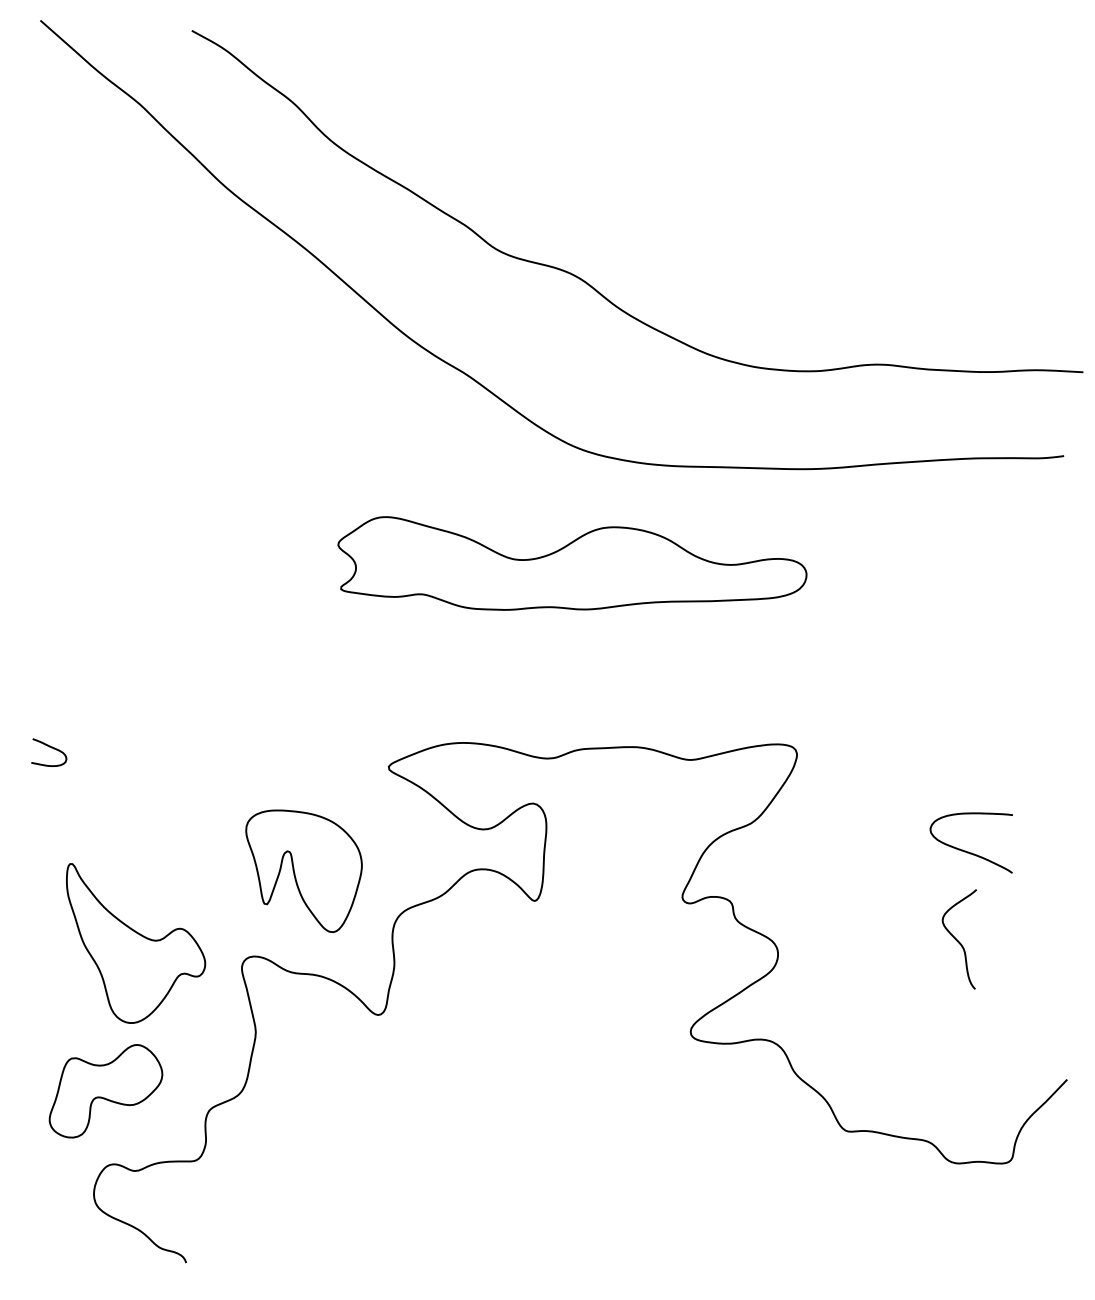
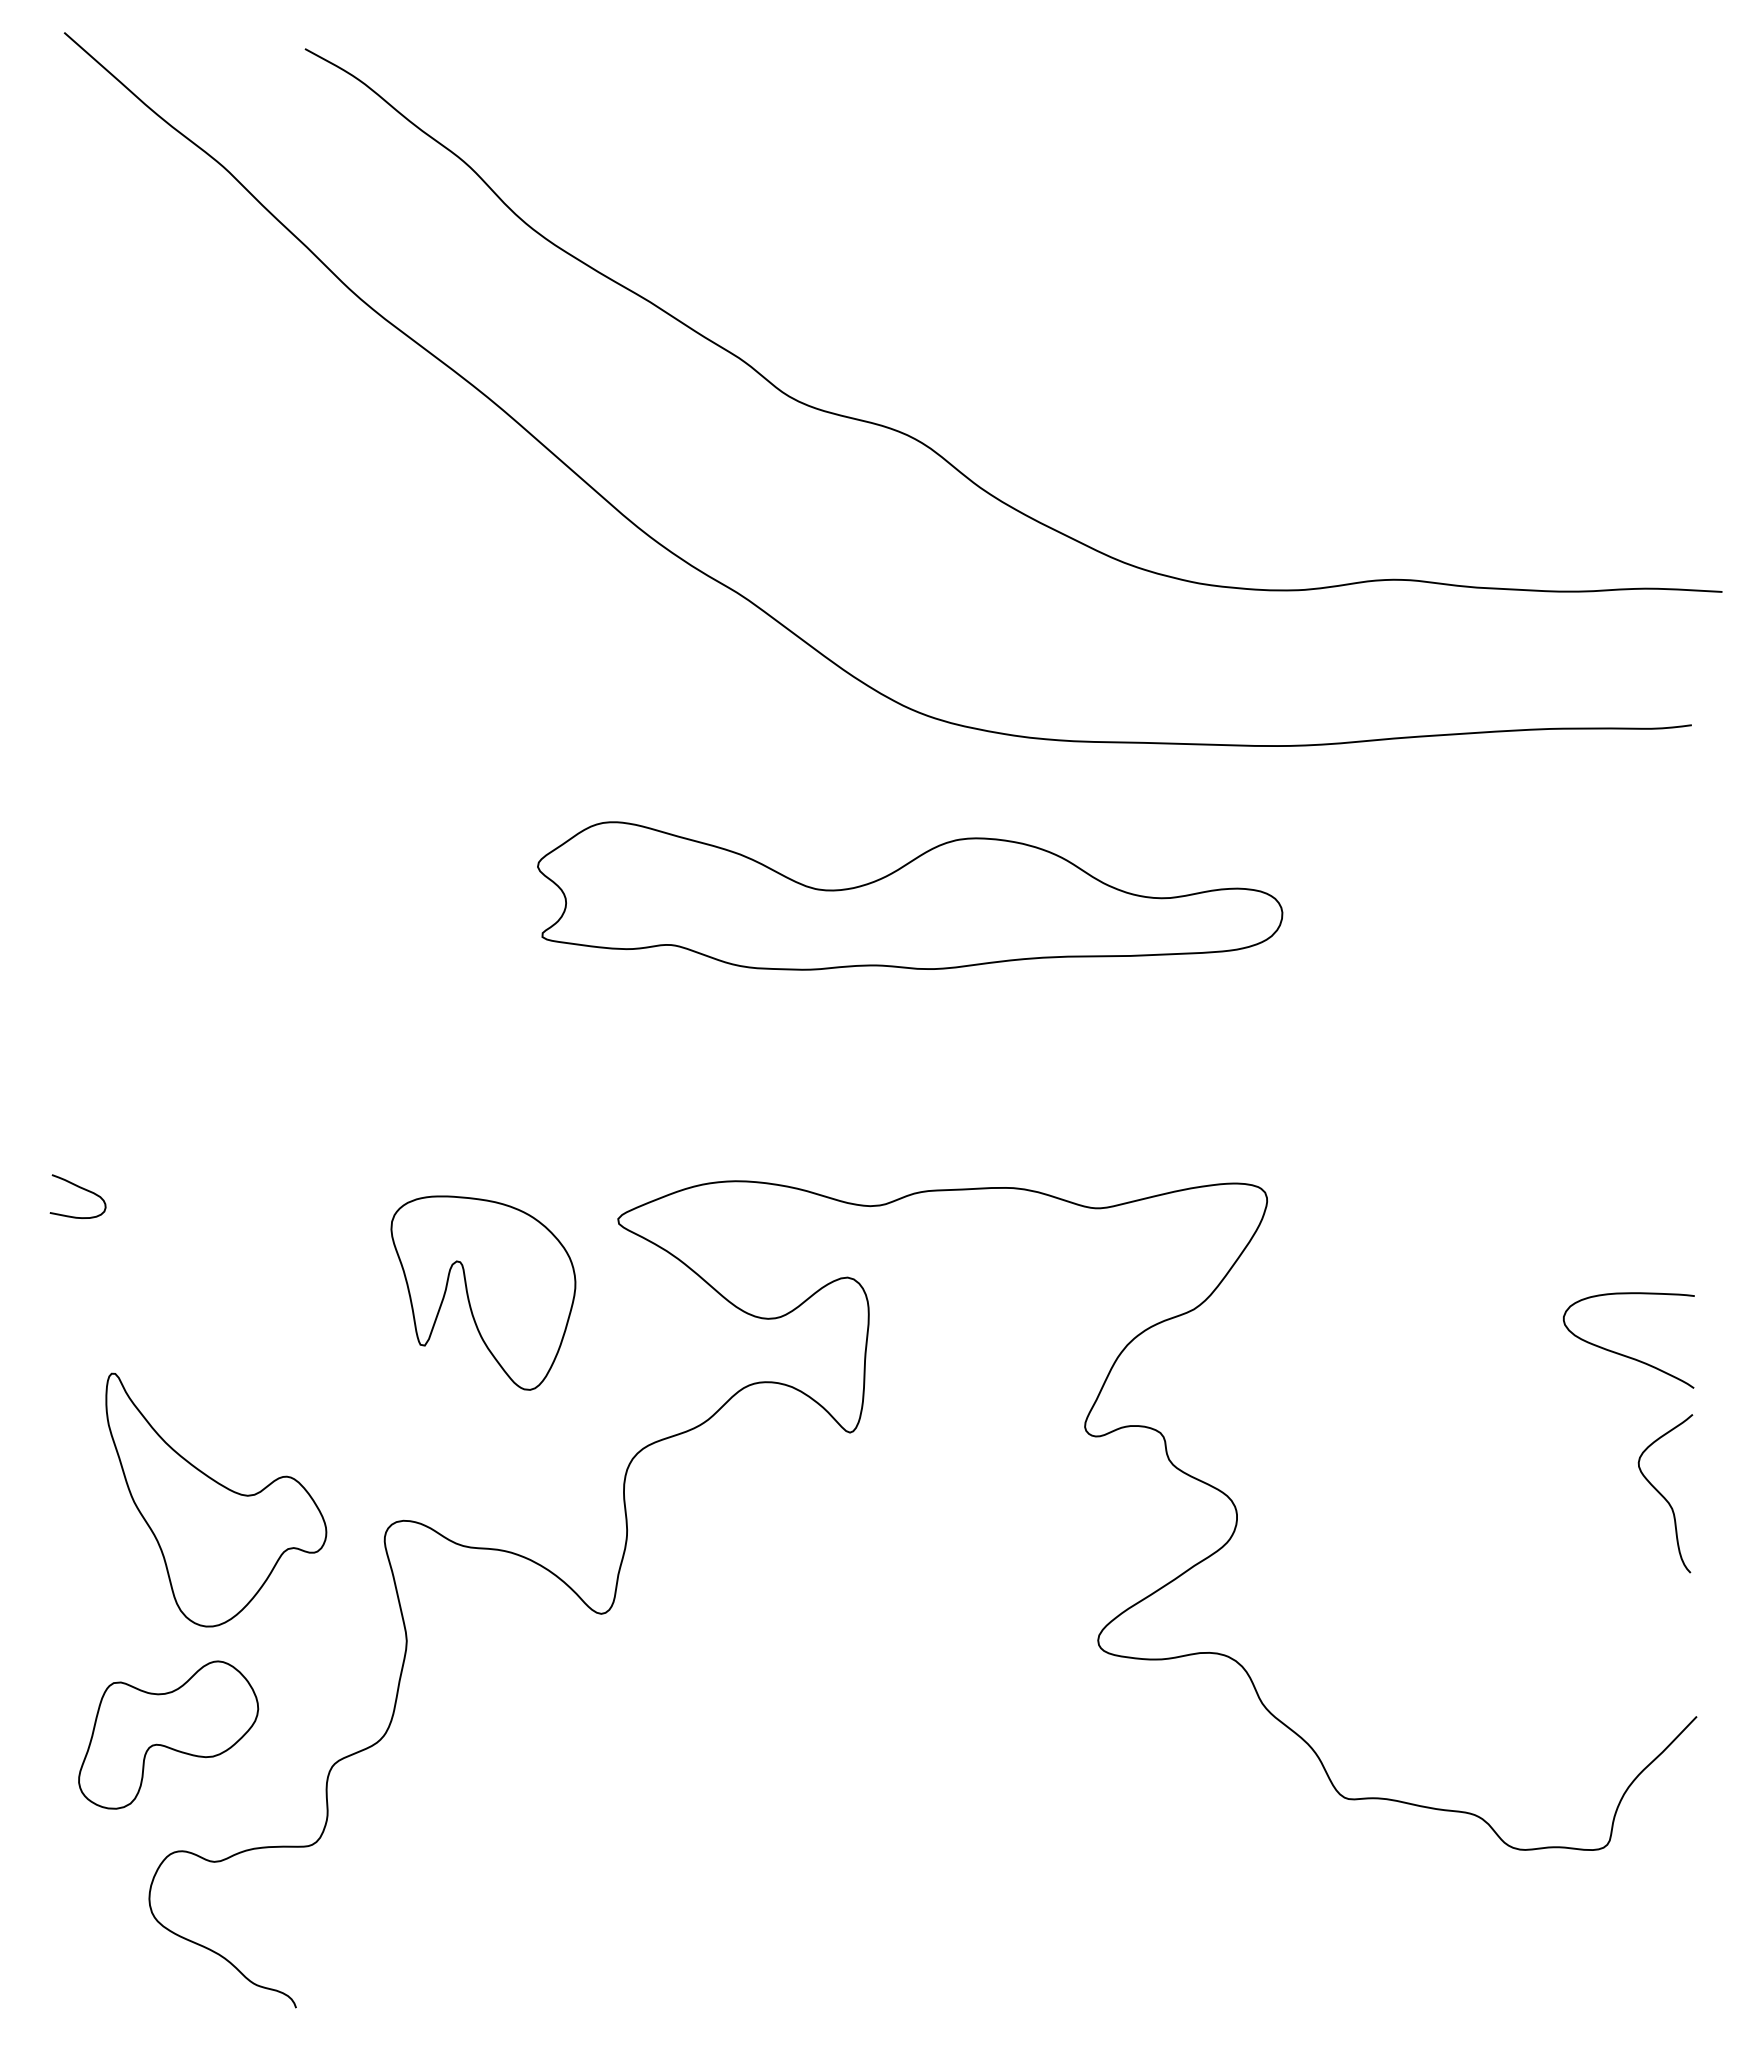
curve: (968, 851) -> (1624, 1353), moved
part: (303, 870) -> (482, 1291), moved
curve: (958, 940) -> (1663, 1495), moved

